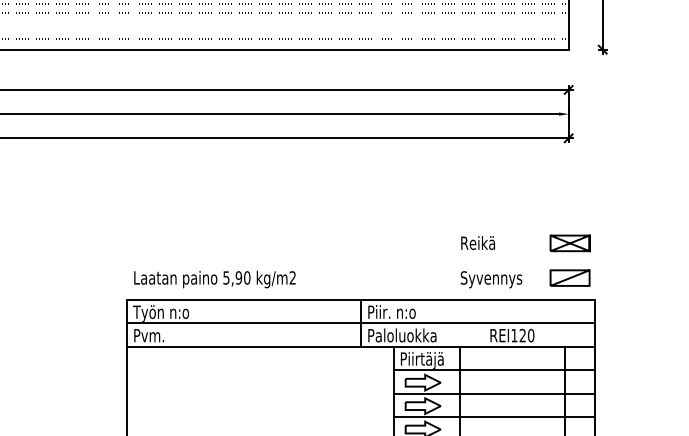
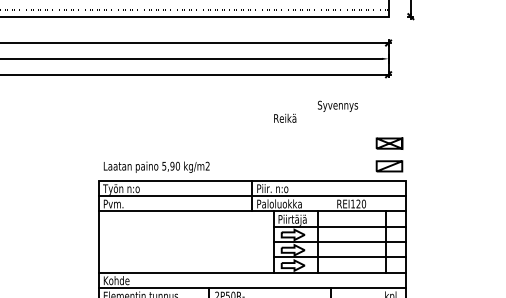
text: (478, 241) -> (285, 117), moved
text: (492, 278) -> (338, 105), moved

